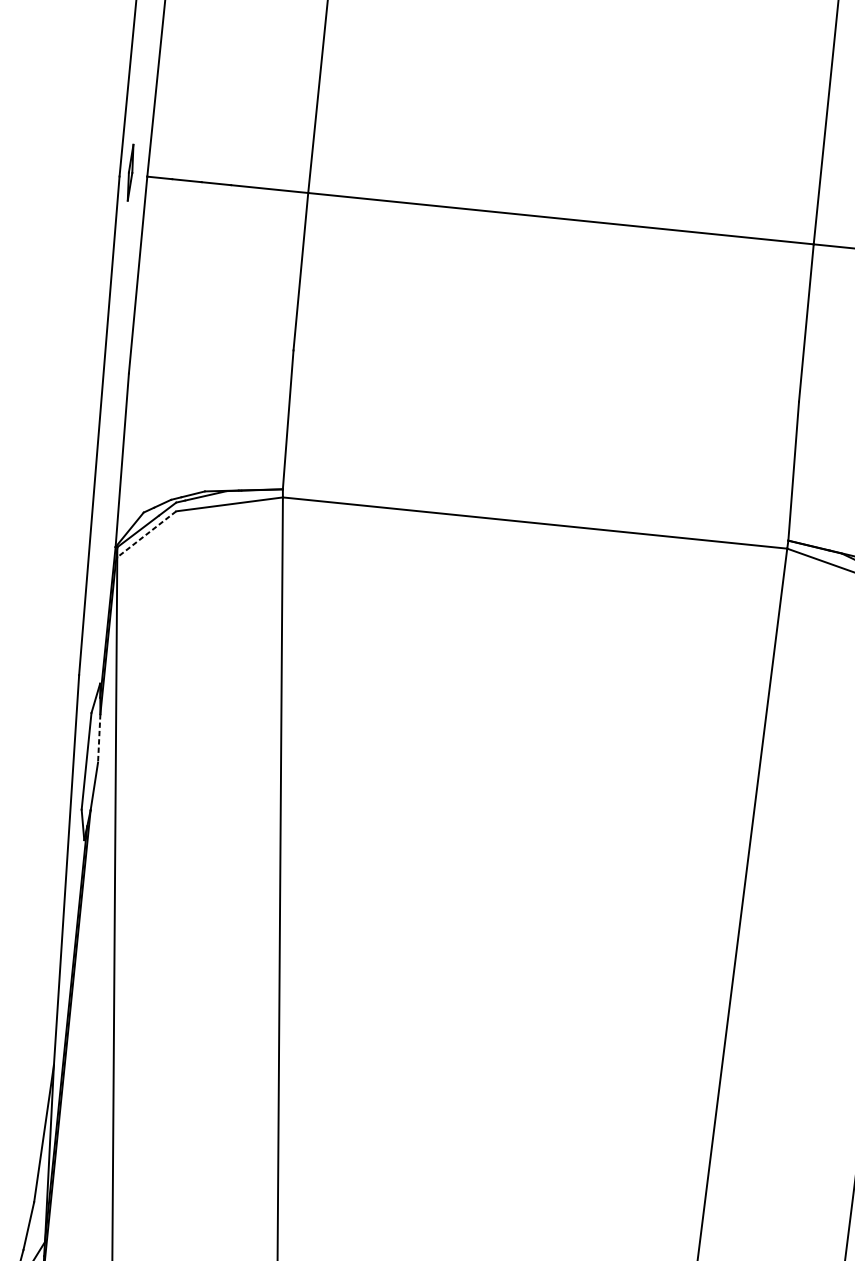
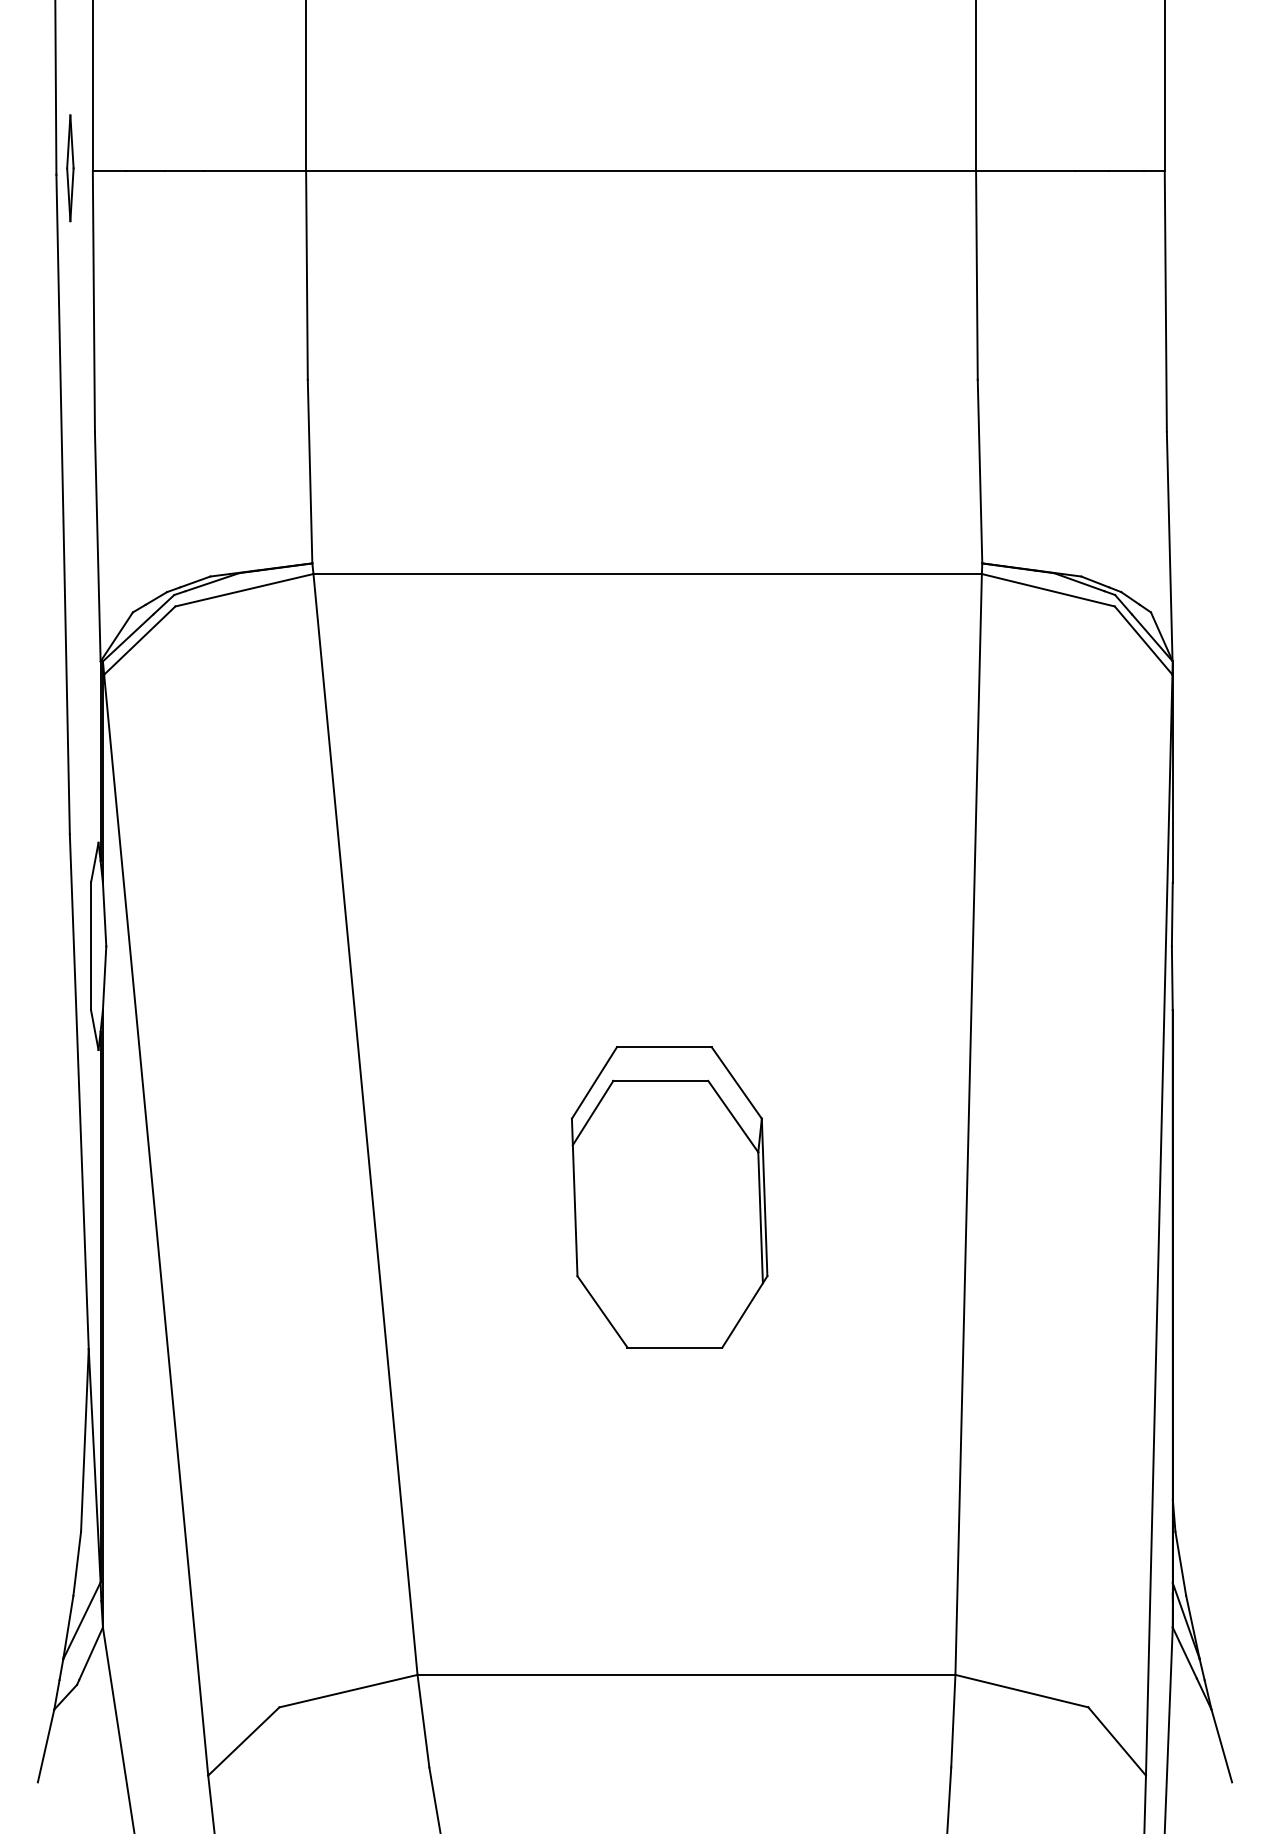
part: (130, 172) -> (70, 168), size x1.43
line: (146, 534) -> (139, 640), dashed -> solid
line: (99, 738) -> (104, 914), dashed -> solid
part: (503, 995) -> (669, 1197), added

